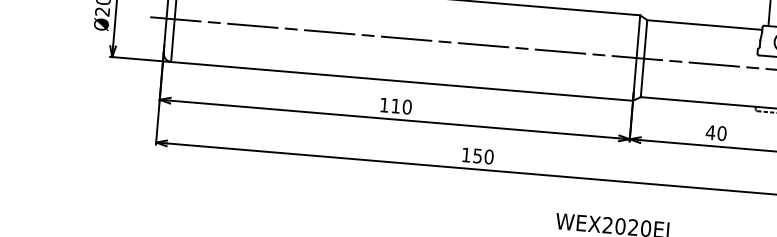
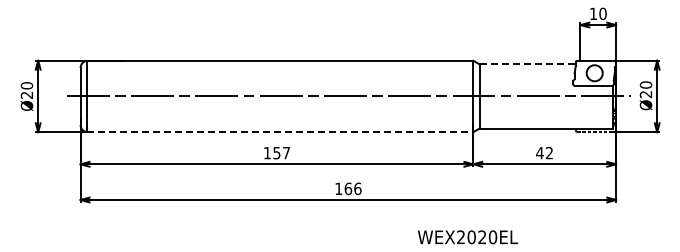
line: (705, 25) -> (528, 64), solid -> dashed
line: (402, 81) -> (280, 132), solid -> dashed
text: (401, 105) -> (281, 152), 110 -> 157
text: (722, 133) -> (549, 153), 40 -> 42
text: (482, 156) -> (352, 188), 150 -> 166

